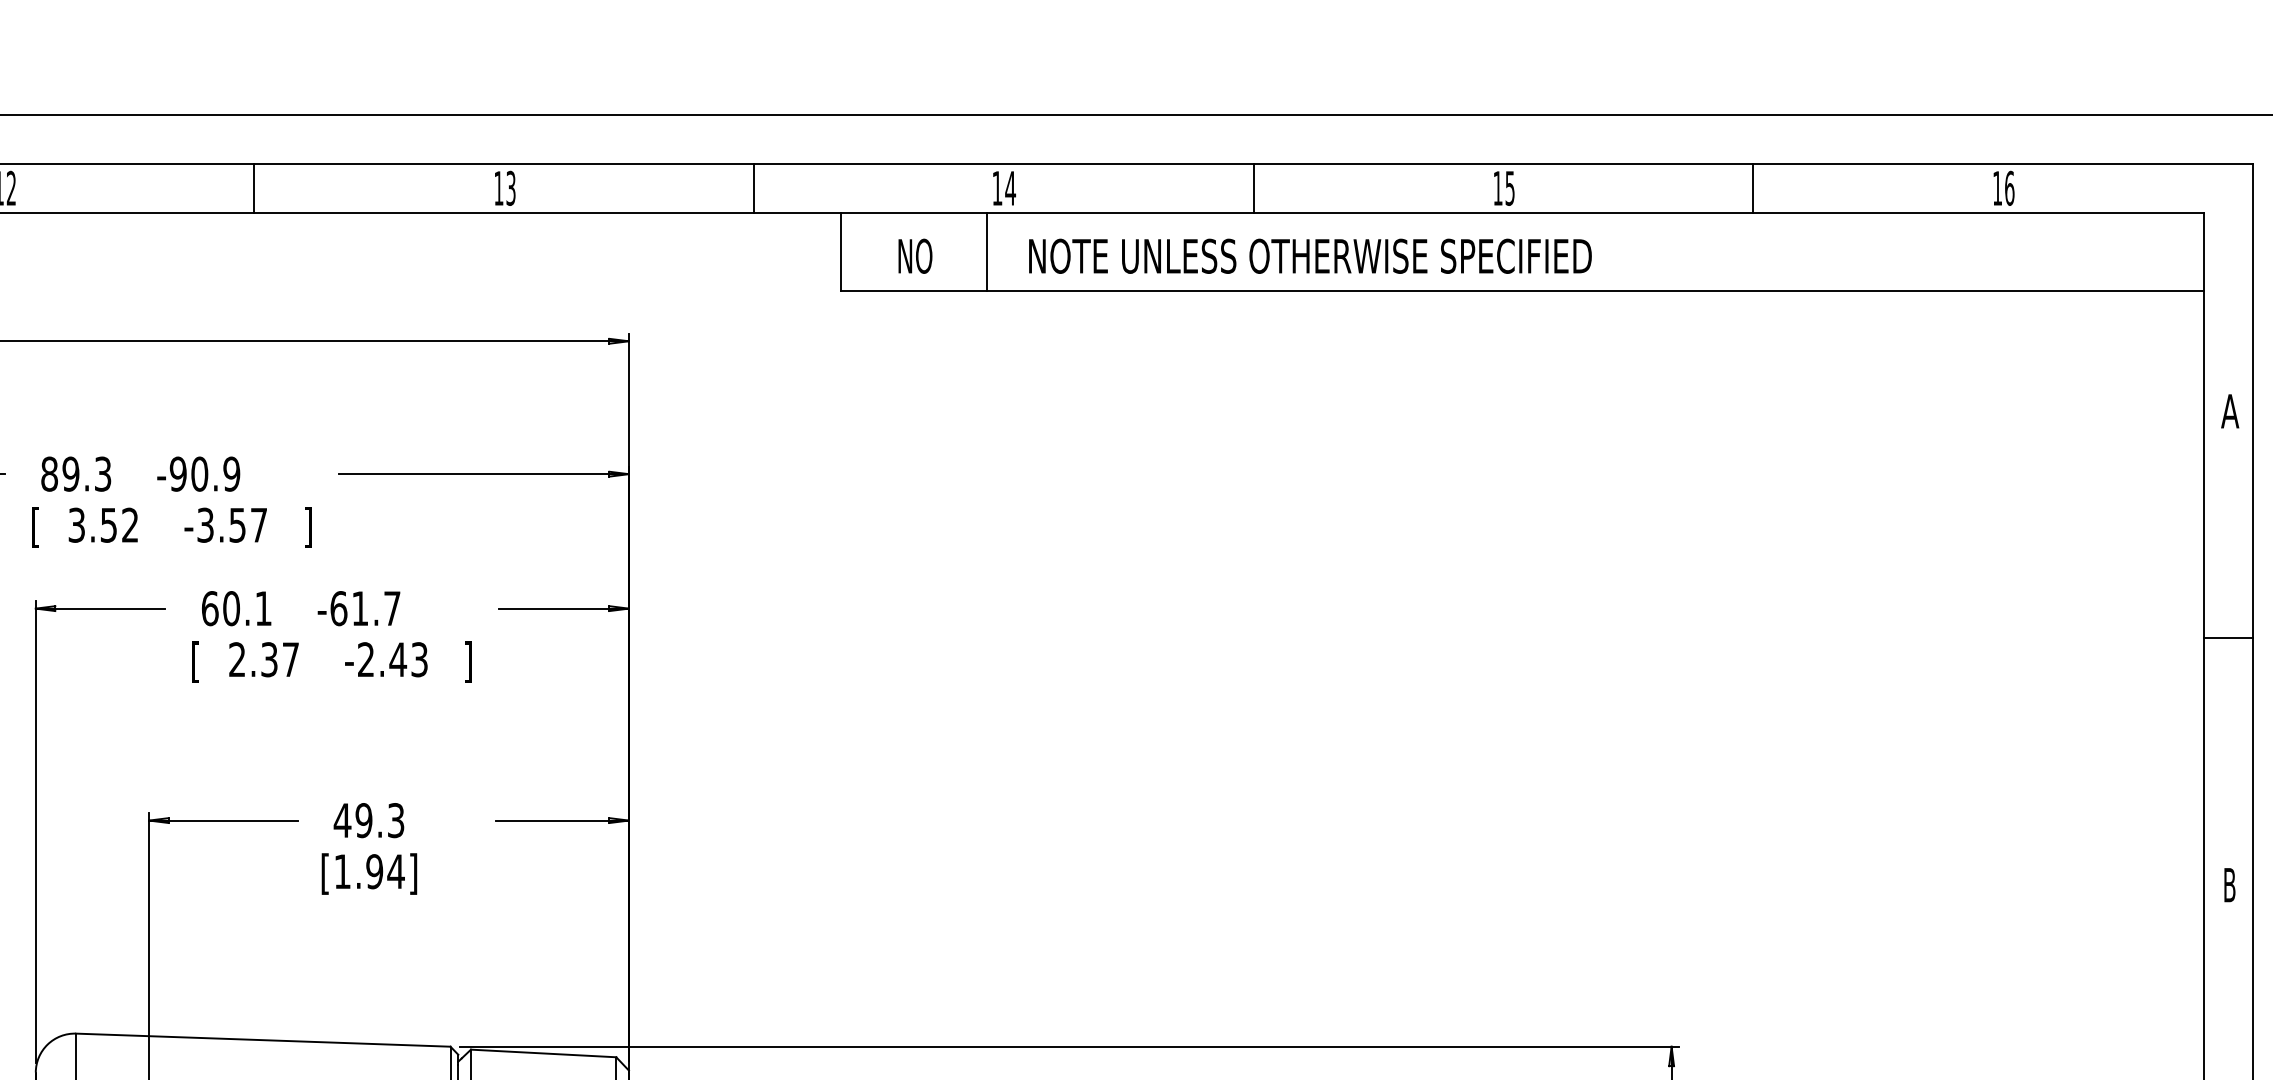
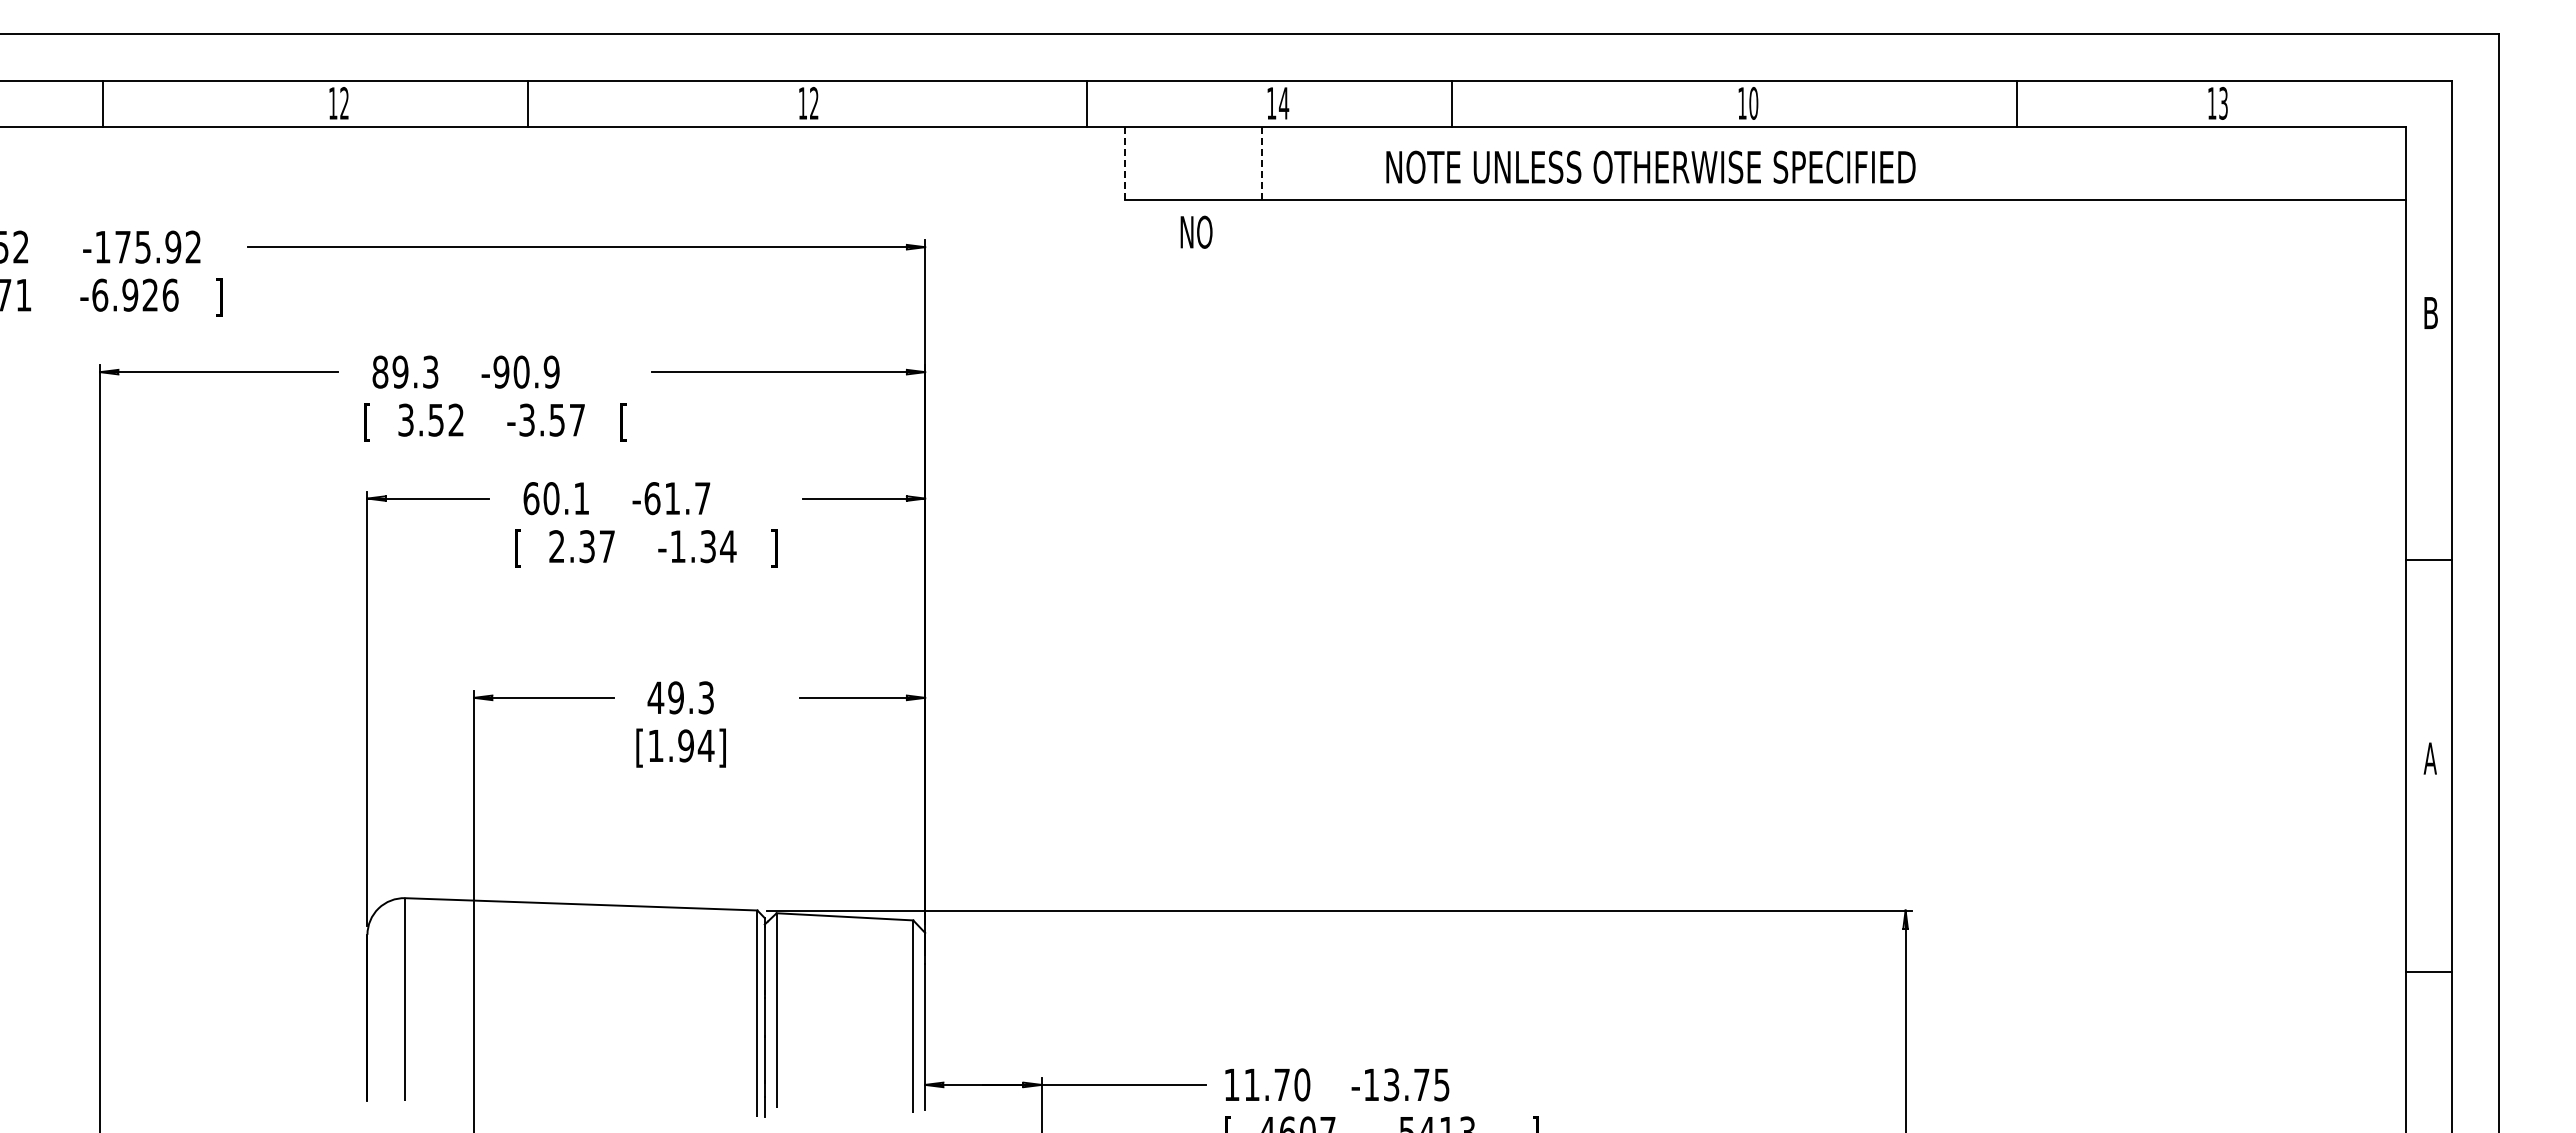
text: (2009, 187) -> (2223, 102), 16 -> 13
line: (254, 188) -> (528, 103), moved
text: (511, 188) -> (814, 103), 13 -> 12
line: (753, 188) -> (1086, 103), moved
line: (1253, 188) -> (1451, 103), moved
text: (1509, 188) -> (1753, 103), 15 -> 10
line: (1753, 188) -> (2017, 103), moved
line: (840, 252) -> (1124, 163), solid -> dashed
line: (986, 252) -> (1261, 163), solid -> dashed
text: (915, 255) -> (1196, 231), moved
text: (1309, 255) -> (1650, 166), moved
text: (2229, 411) -> (2430, 313), A -> B
text: (308, 527) -> (623, 422), ] -> [
line: (2228, 638) -> (2429, 560), moved
text: (393, 659) -> (703, 546), -2.43 -> -1.34
text: (2228, 885) -> (2429, 758), B -> A

